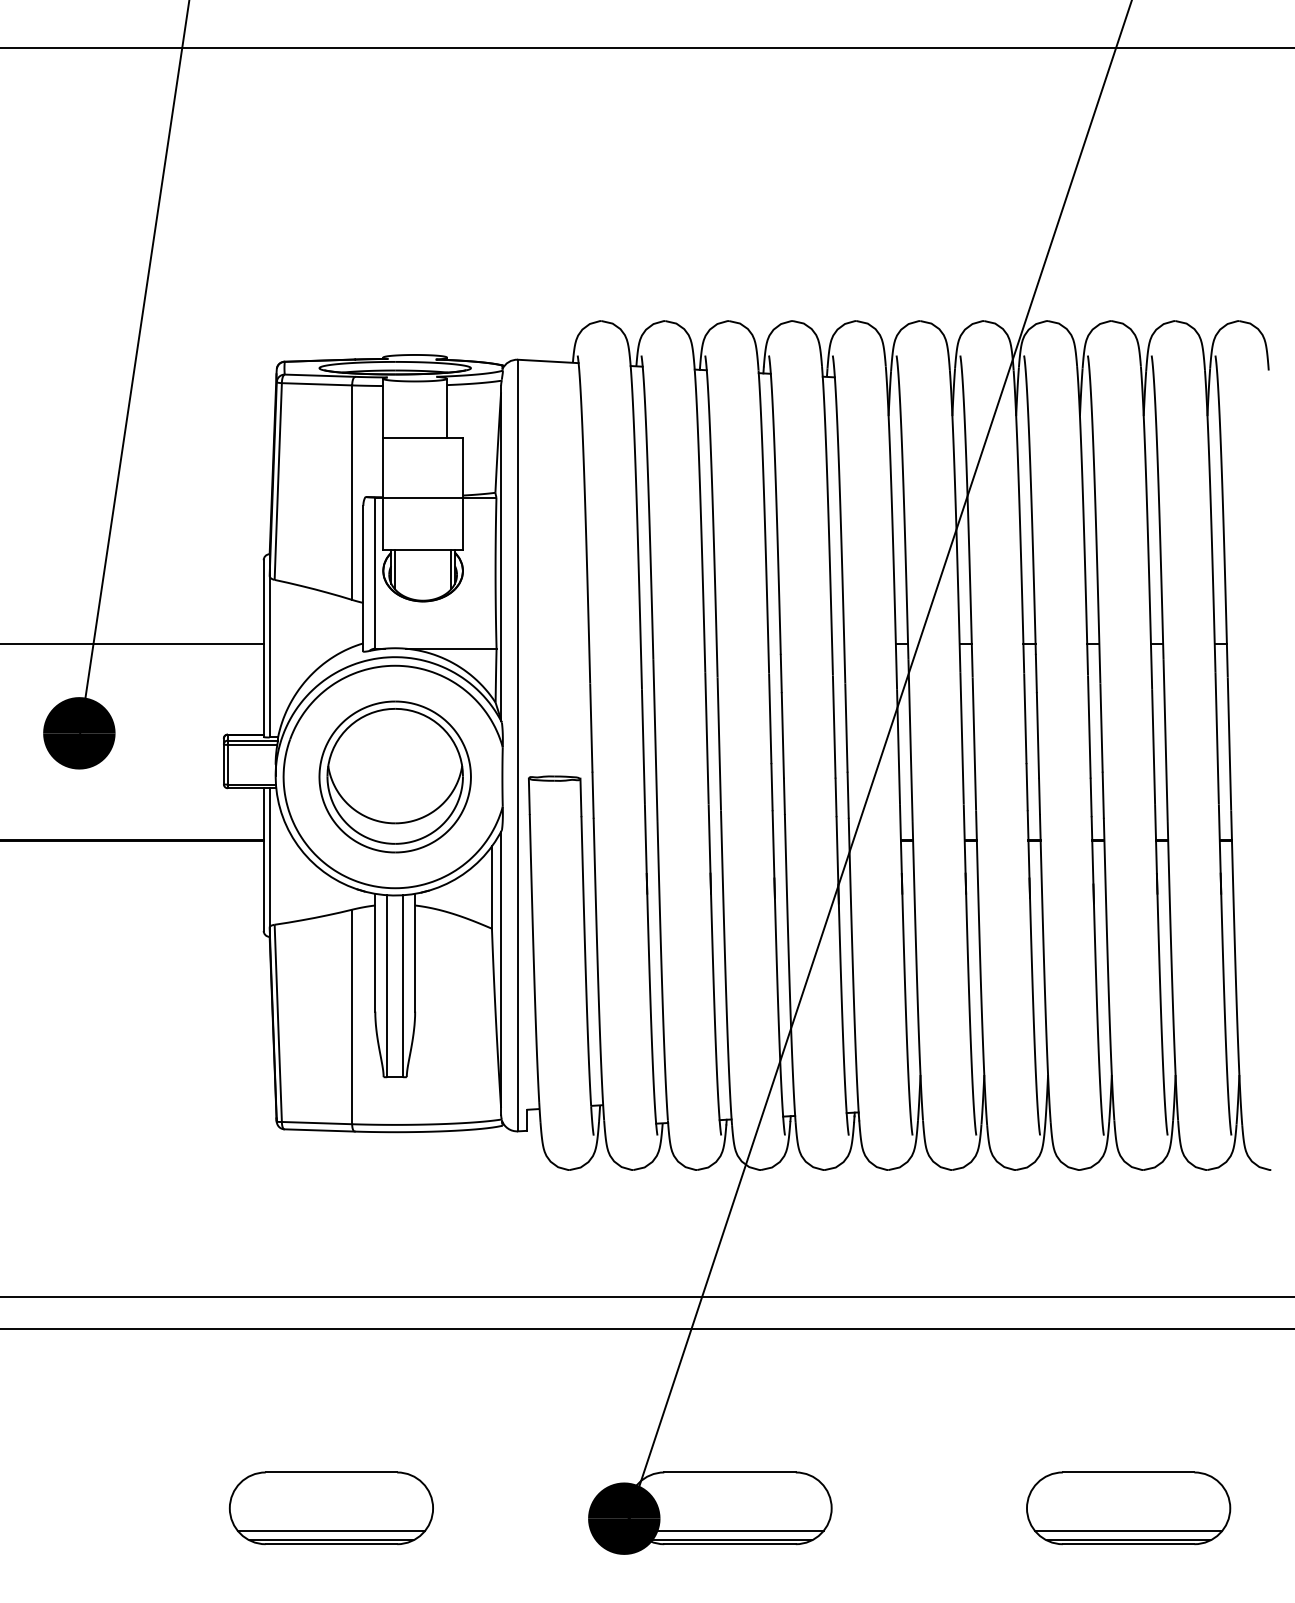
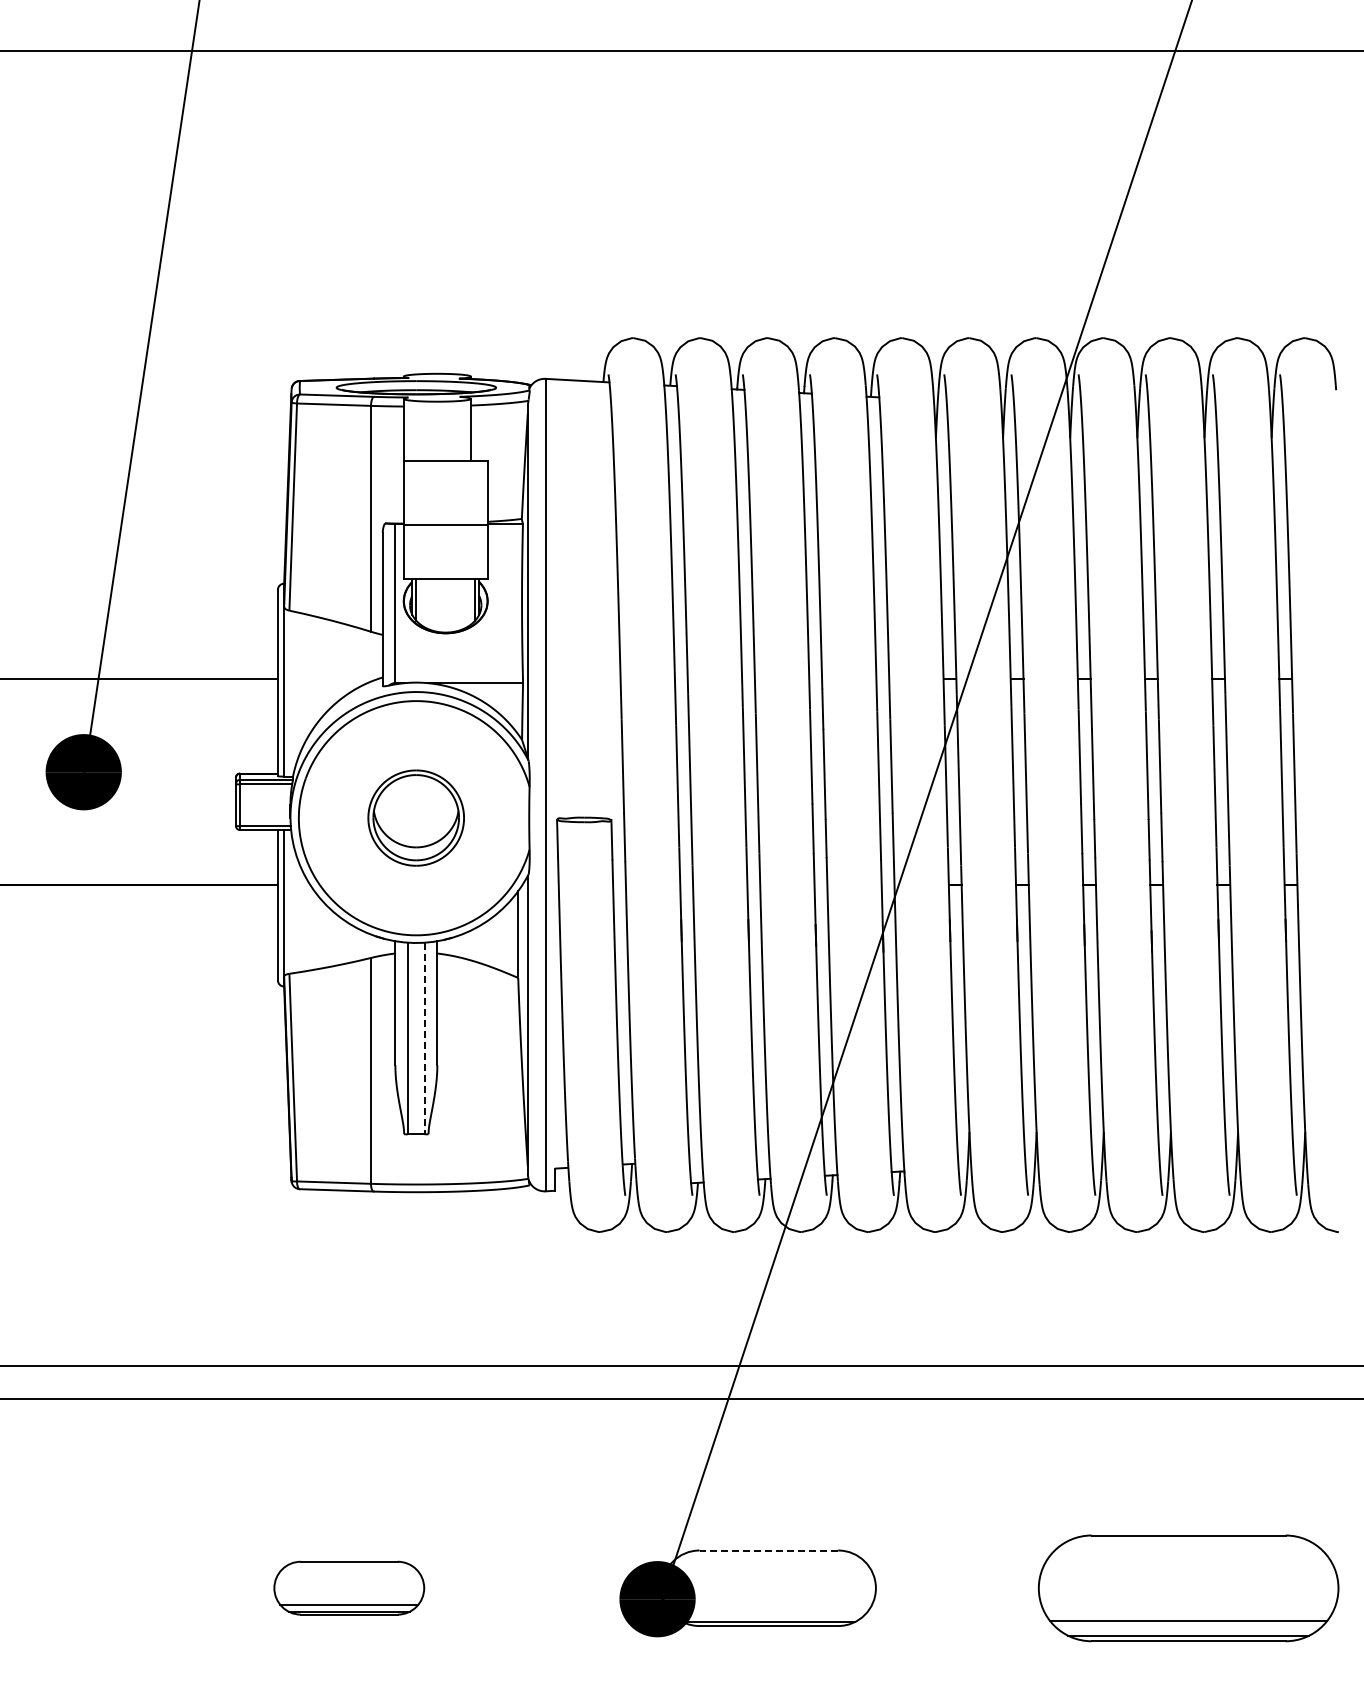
part: (394, 776) -> (415, 817), size x0.6
line: (402, 986) -> (424, 1038), solid -> dashed
line: (729, 1472) -> (768, 1550), solid -> dashed
part: (331, 1507) -> (349, 1587), size x0.7
part: (1128, 1507) -> (1188, 1587), size x1.4
line: (729, 1530) -> (768, 1611), removed

